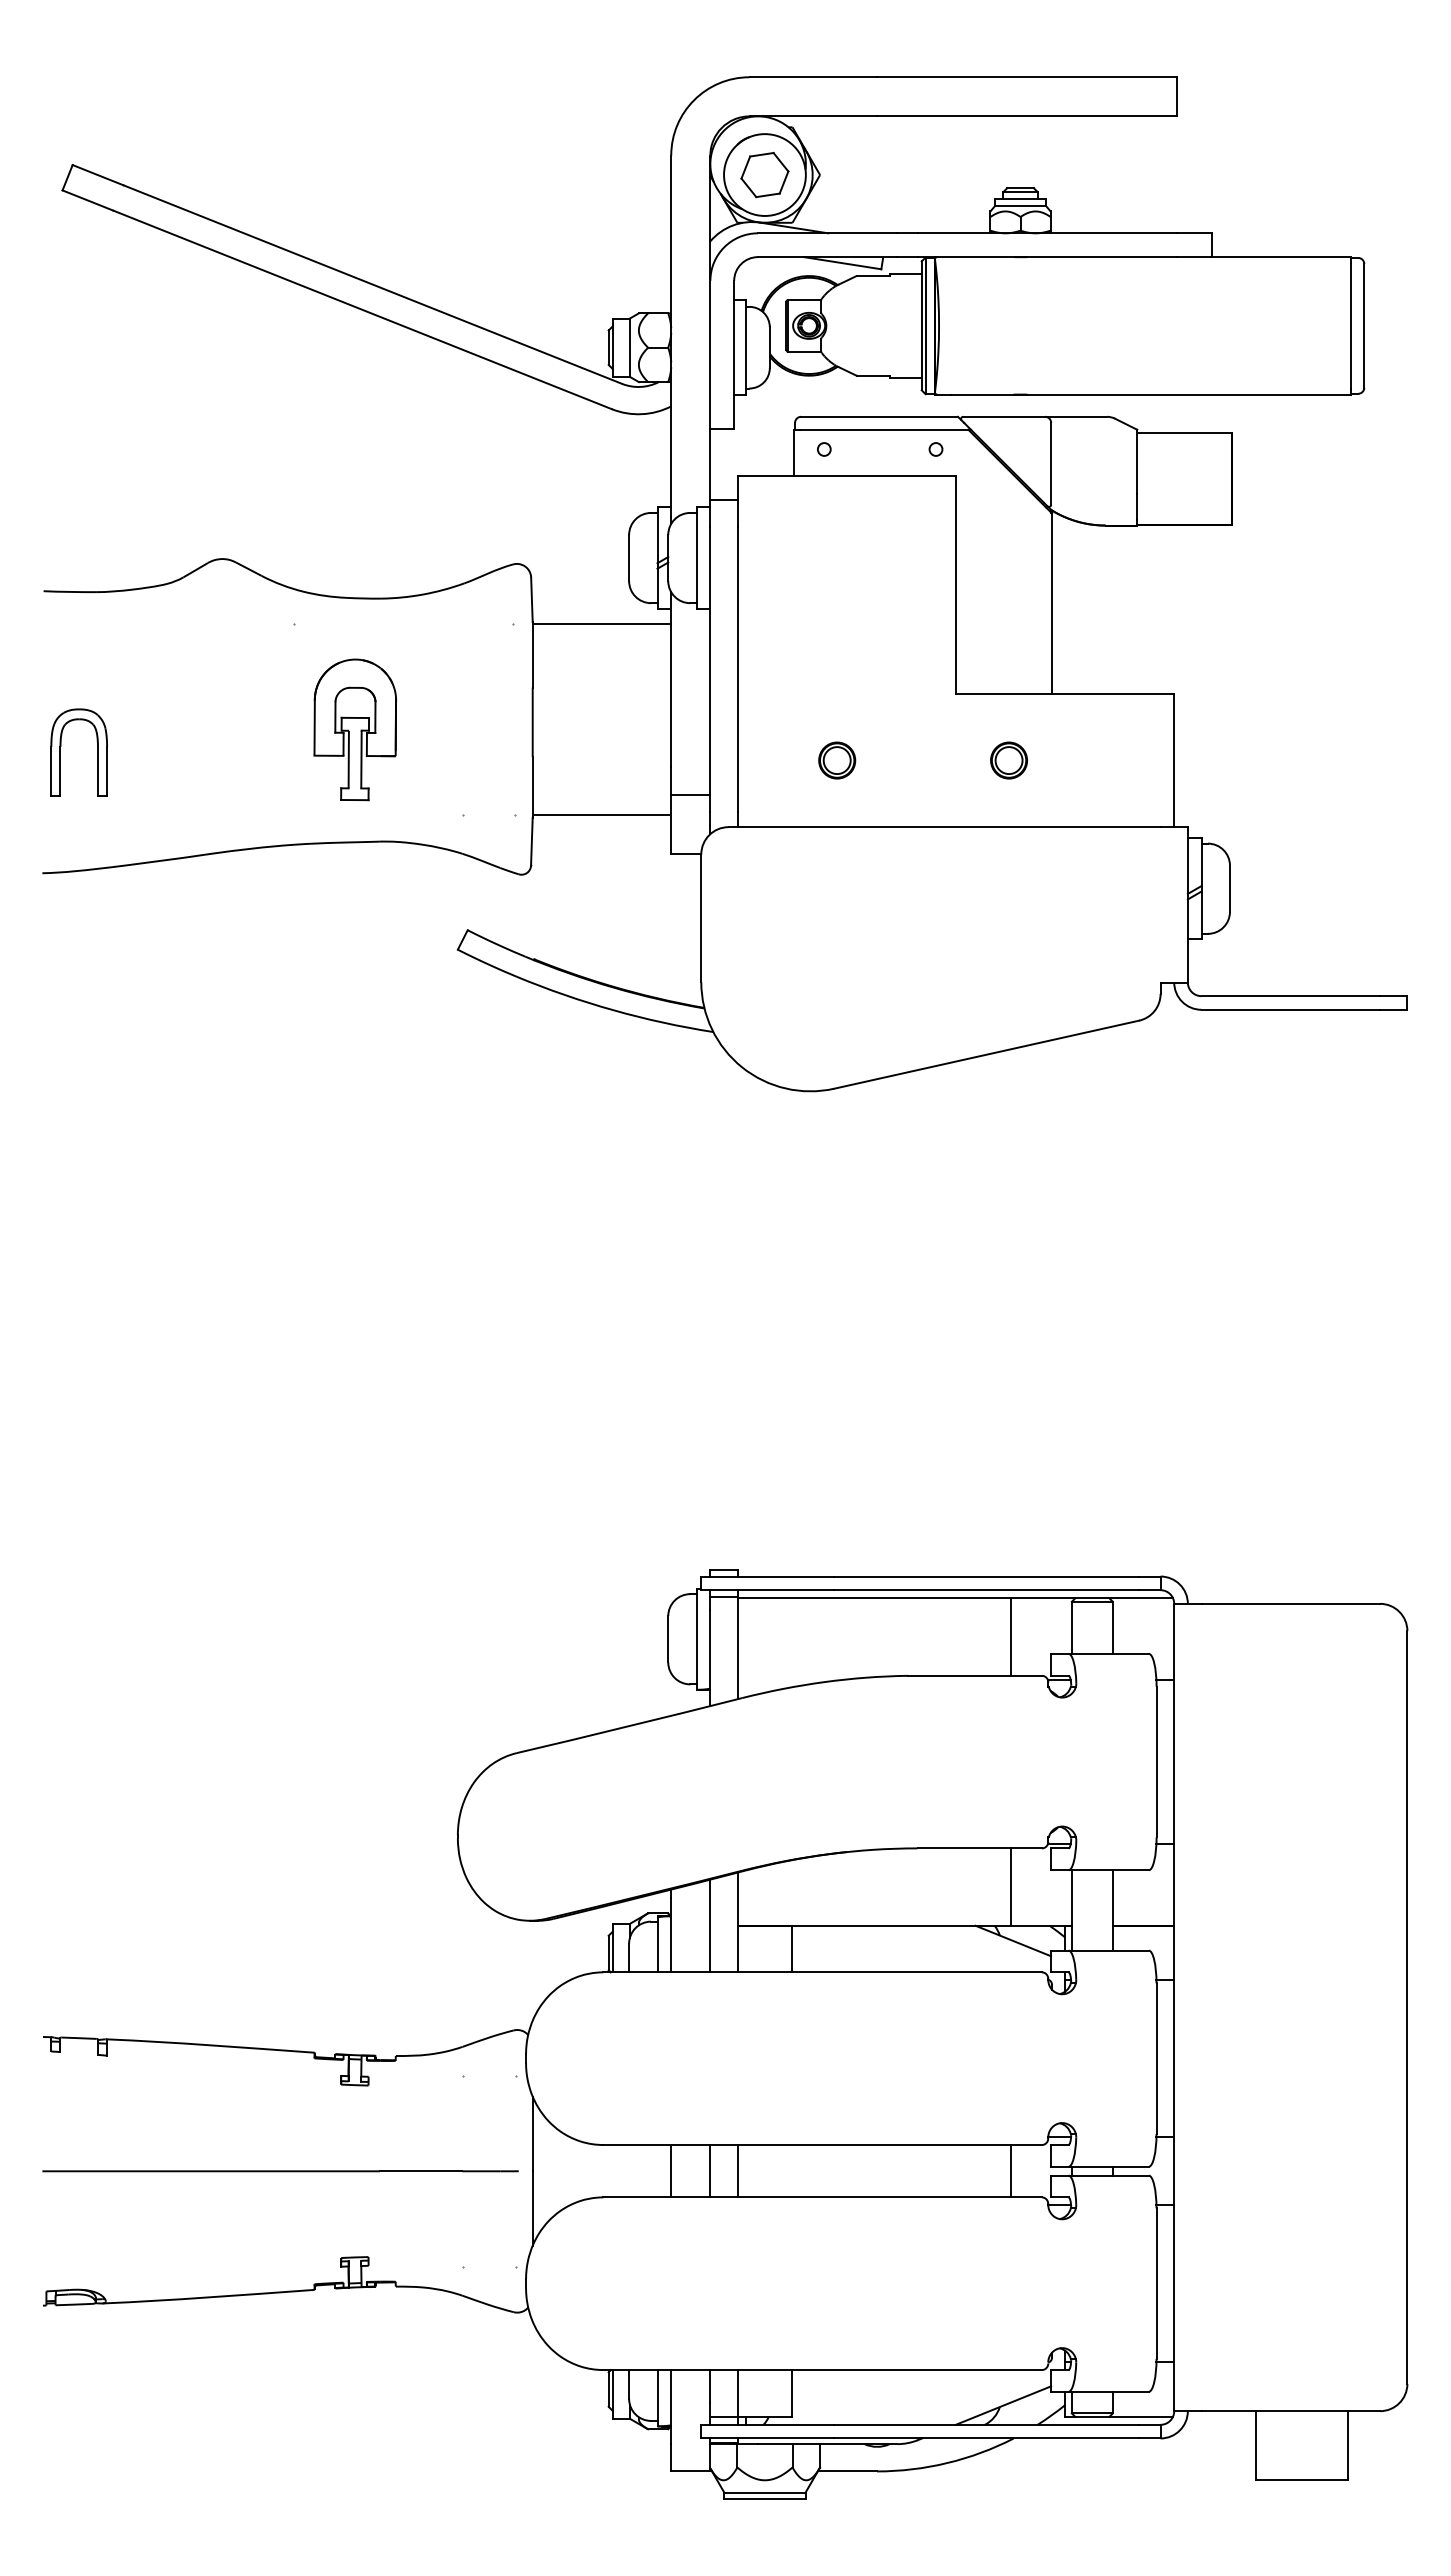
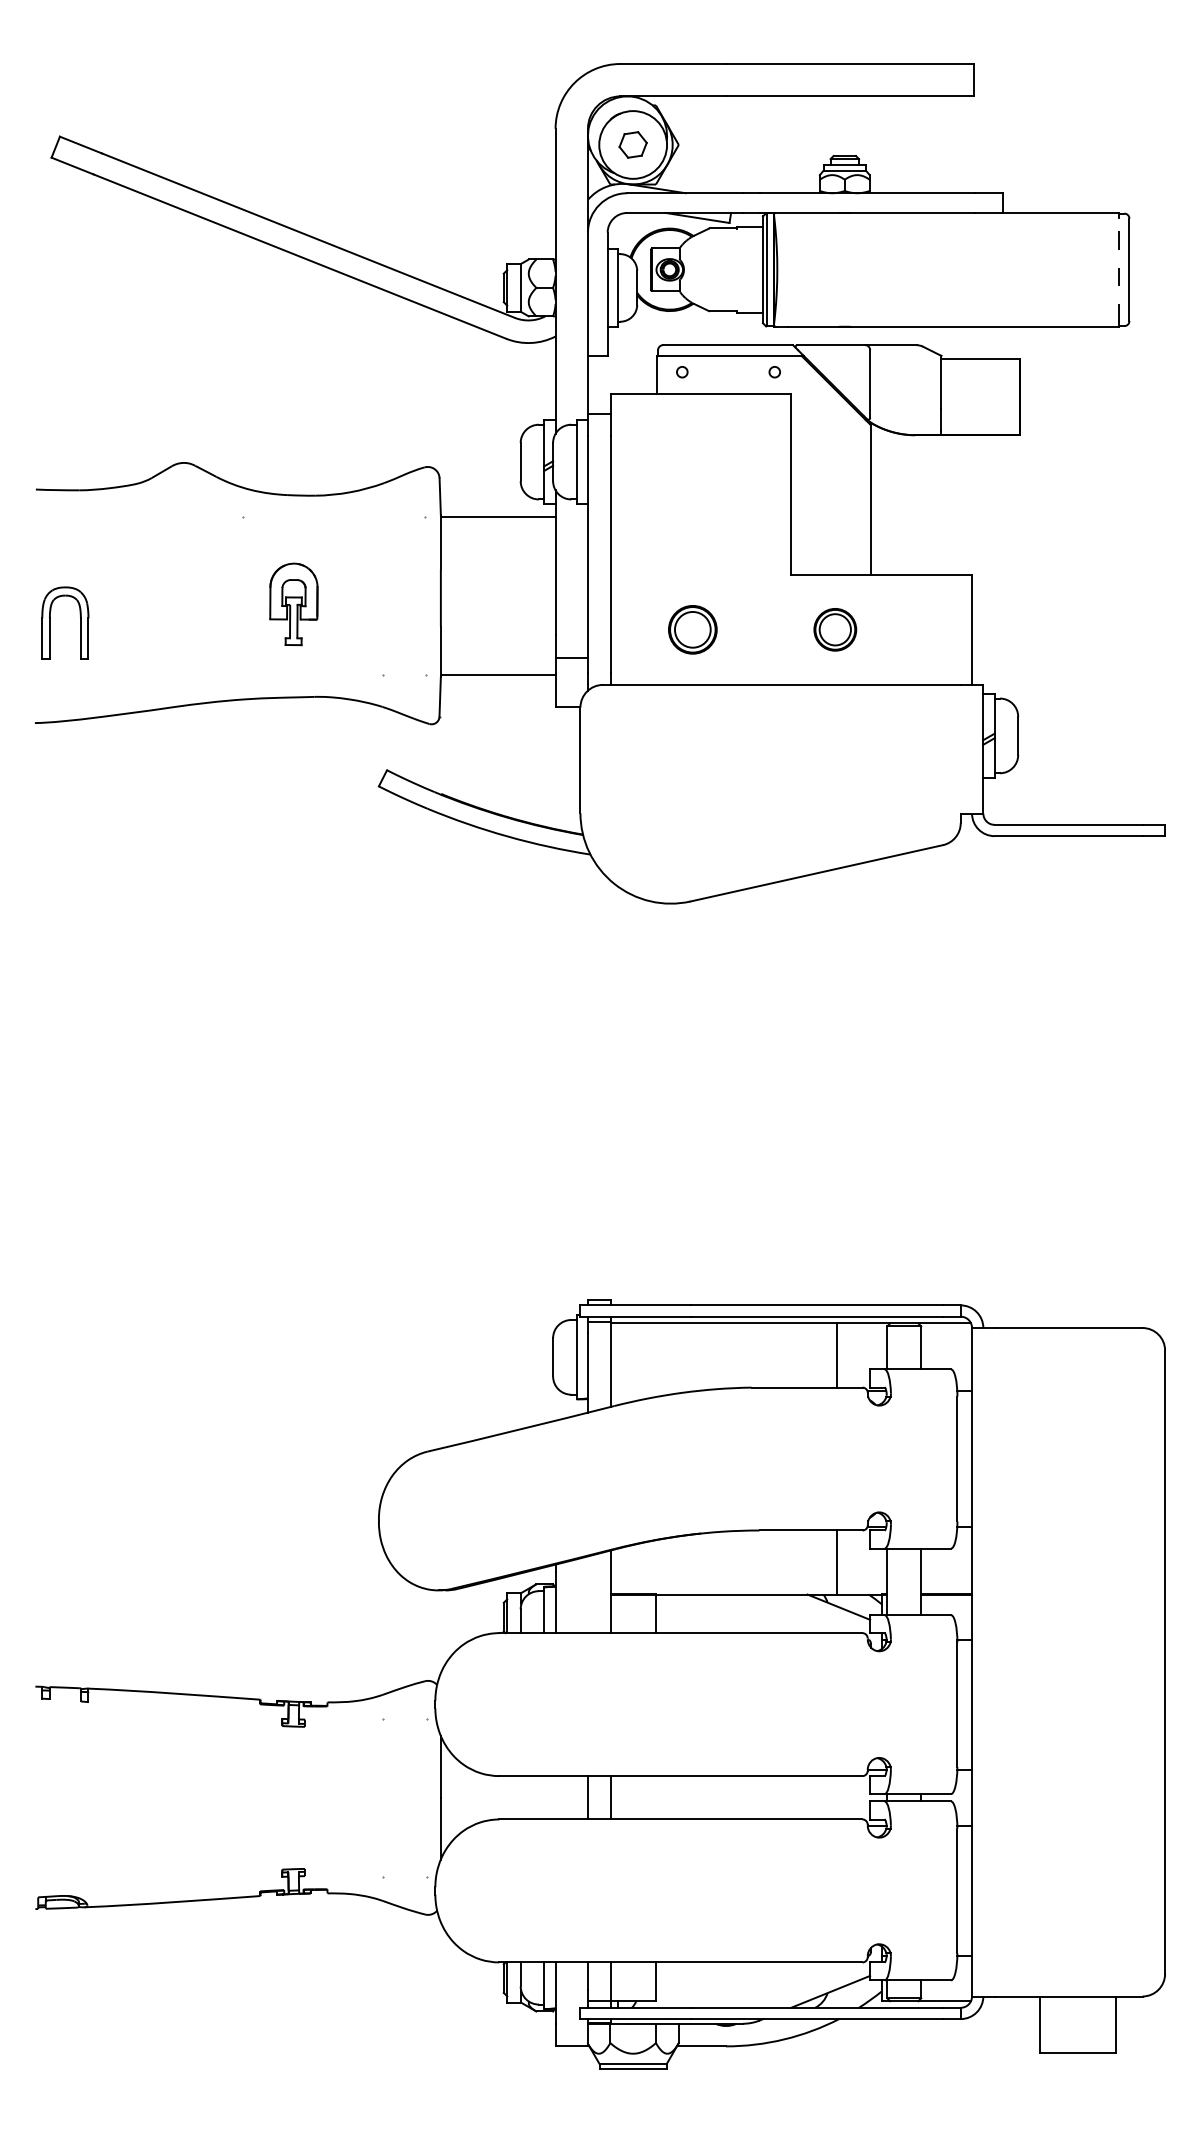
part: (764, 174) -> (632, 144), size x0.7
line: (1351, 325) -> (1118, 269), solid -> dashed
part: (354, 729) -> (293, 604), size x0.7
part: (837, 760) -> (693, 629), size x1.6
part: (1008, 760) -> (834, 629), size x1.4
line: (710, 1925) -> (588, 1594), removed
line: (280, 2171) -> (232, 1798), removed
line: (671, 2171) -> (555, 1798), removed
line: (1010, 2171) -> (836, 1798), removed

